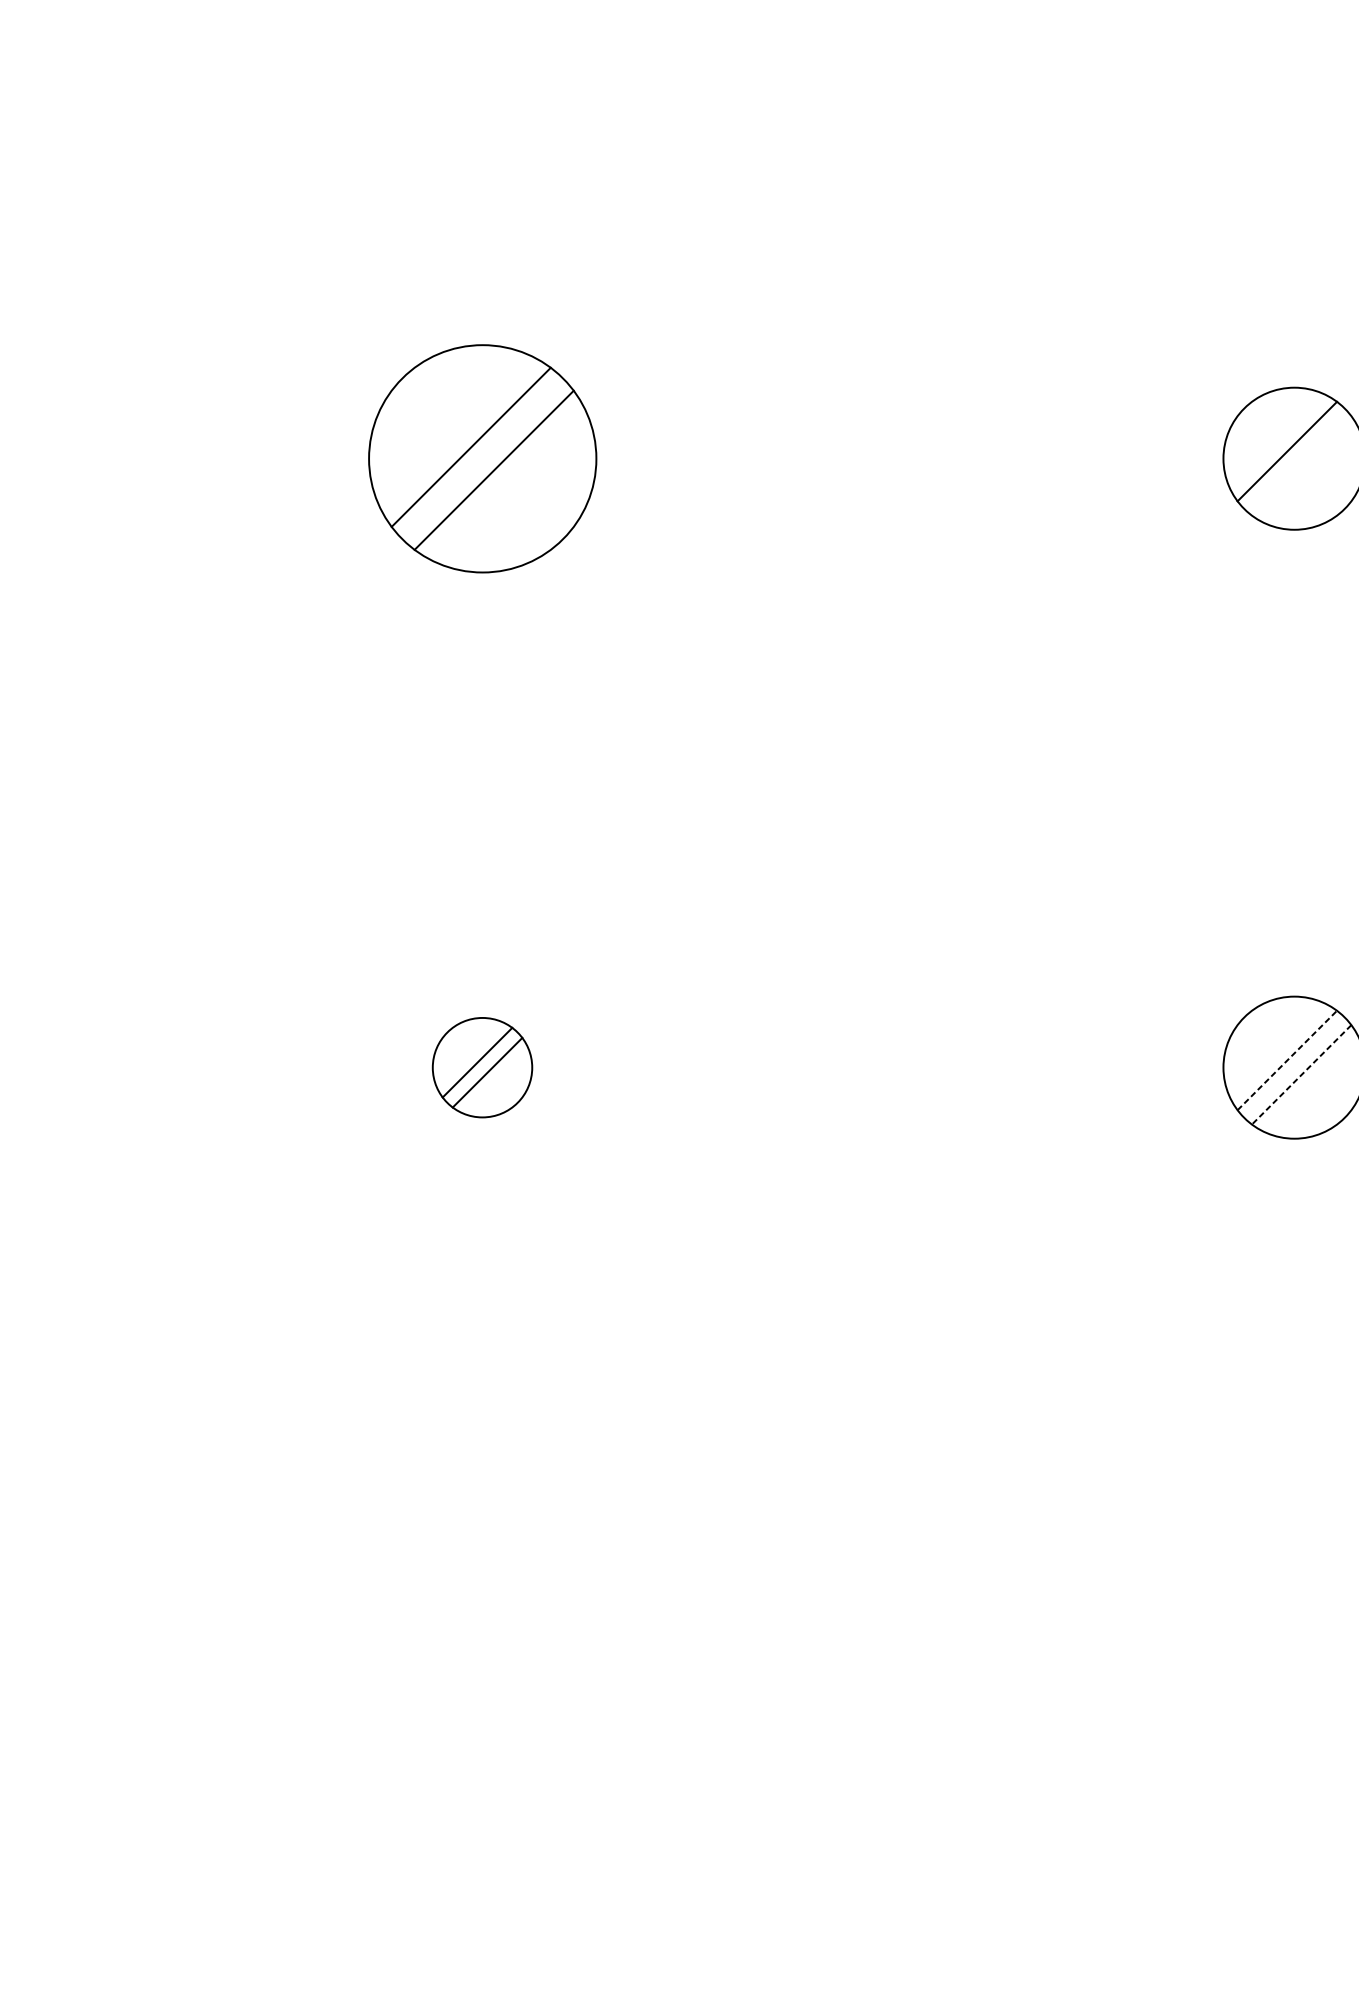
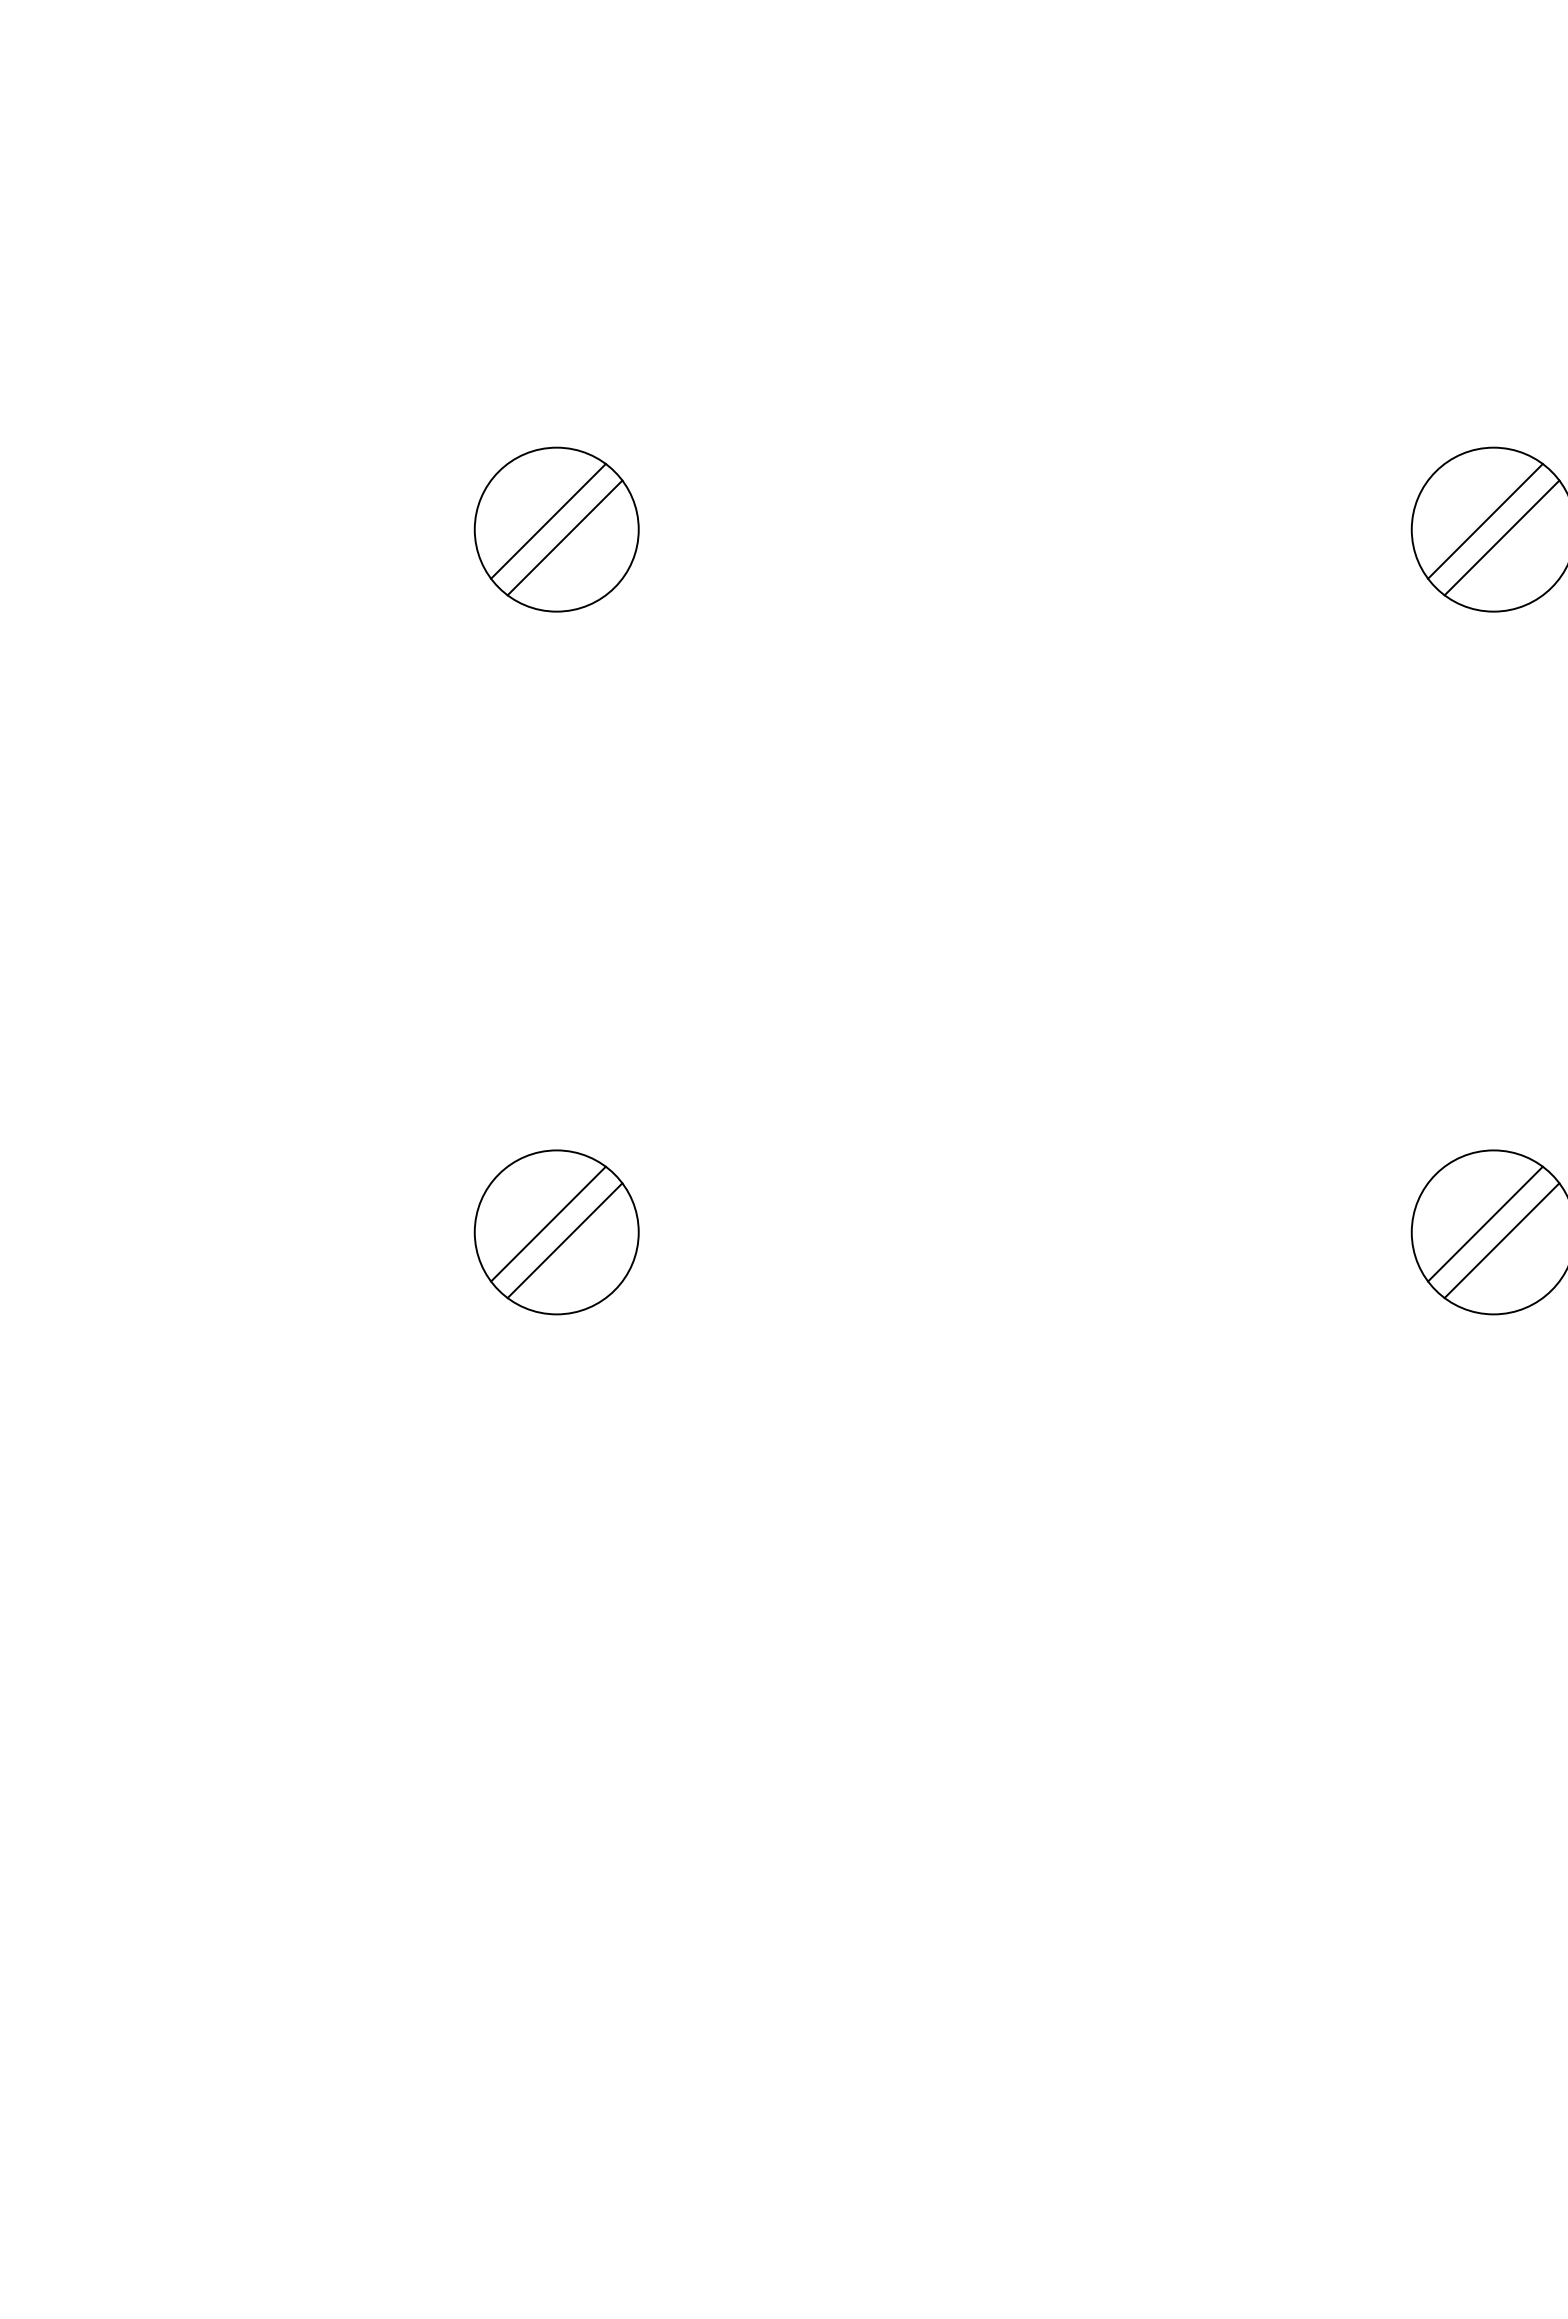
part: (482, 458) -> (556, 529), size x0.62
line: (1301, 465) -> (1501, 537), added
line: (1287, 1059) -> (1485, 1223), dashed -> solid
part: (482, 1067) -> (556, 1232), size x1.43
line: (1301, 1075) -> (1501, 1241), dashed -> solid

